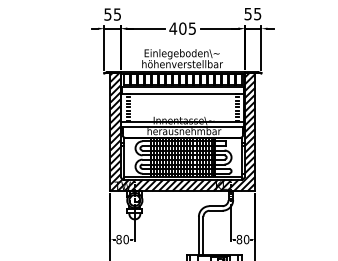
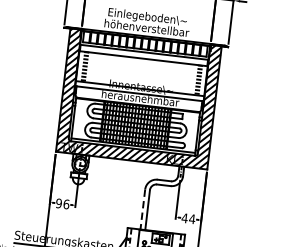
line: (198, 236) -> (142, 210), solid -> dashed
text: (122, 239) -> (62, 203), 80 -> 96
text: (242, 239) -> (188, 218), 80 -> 44

